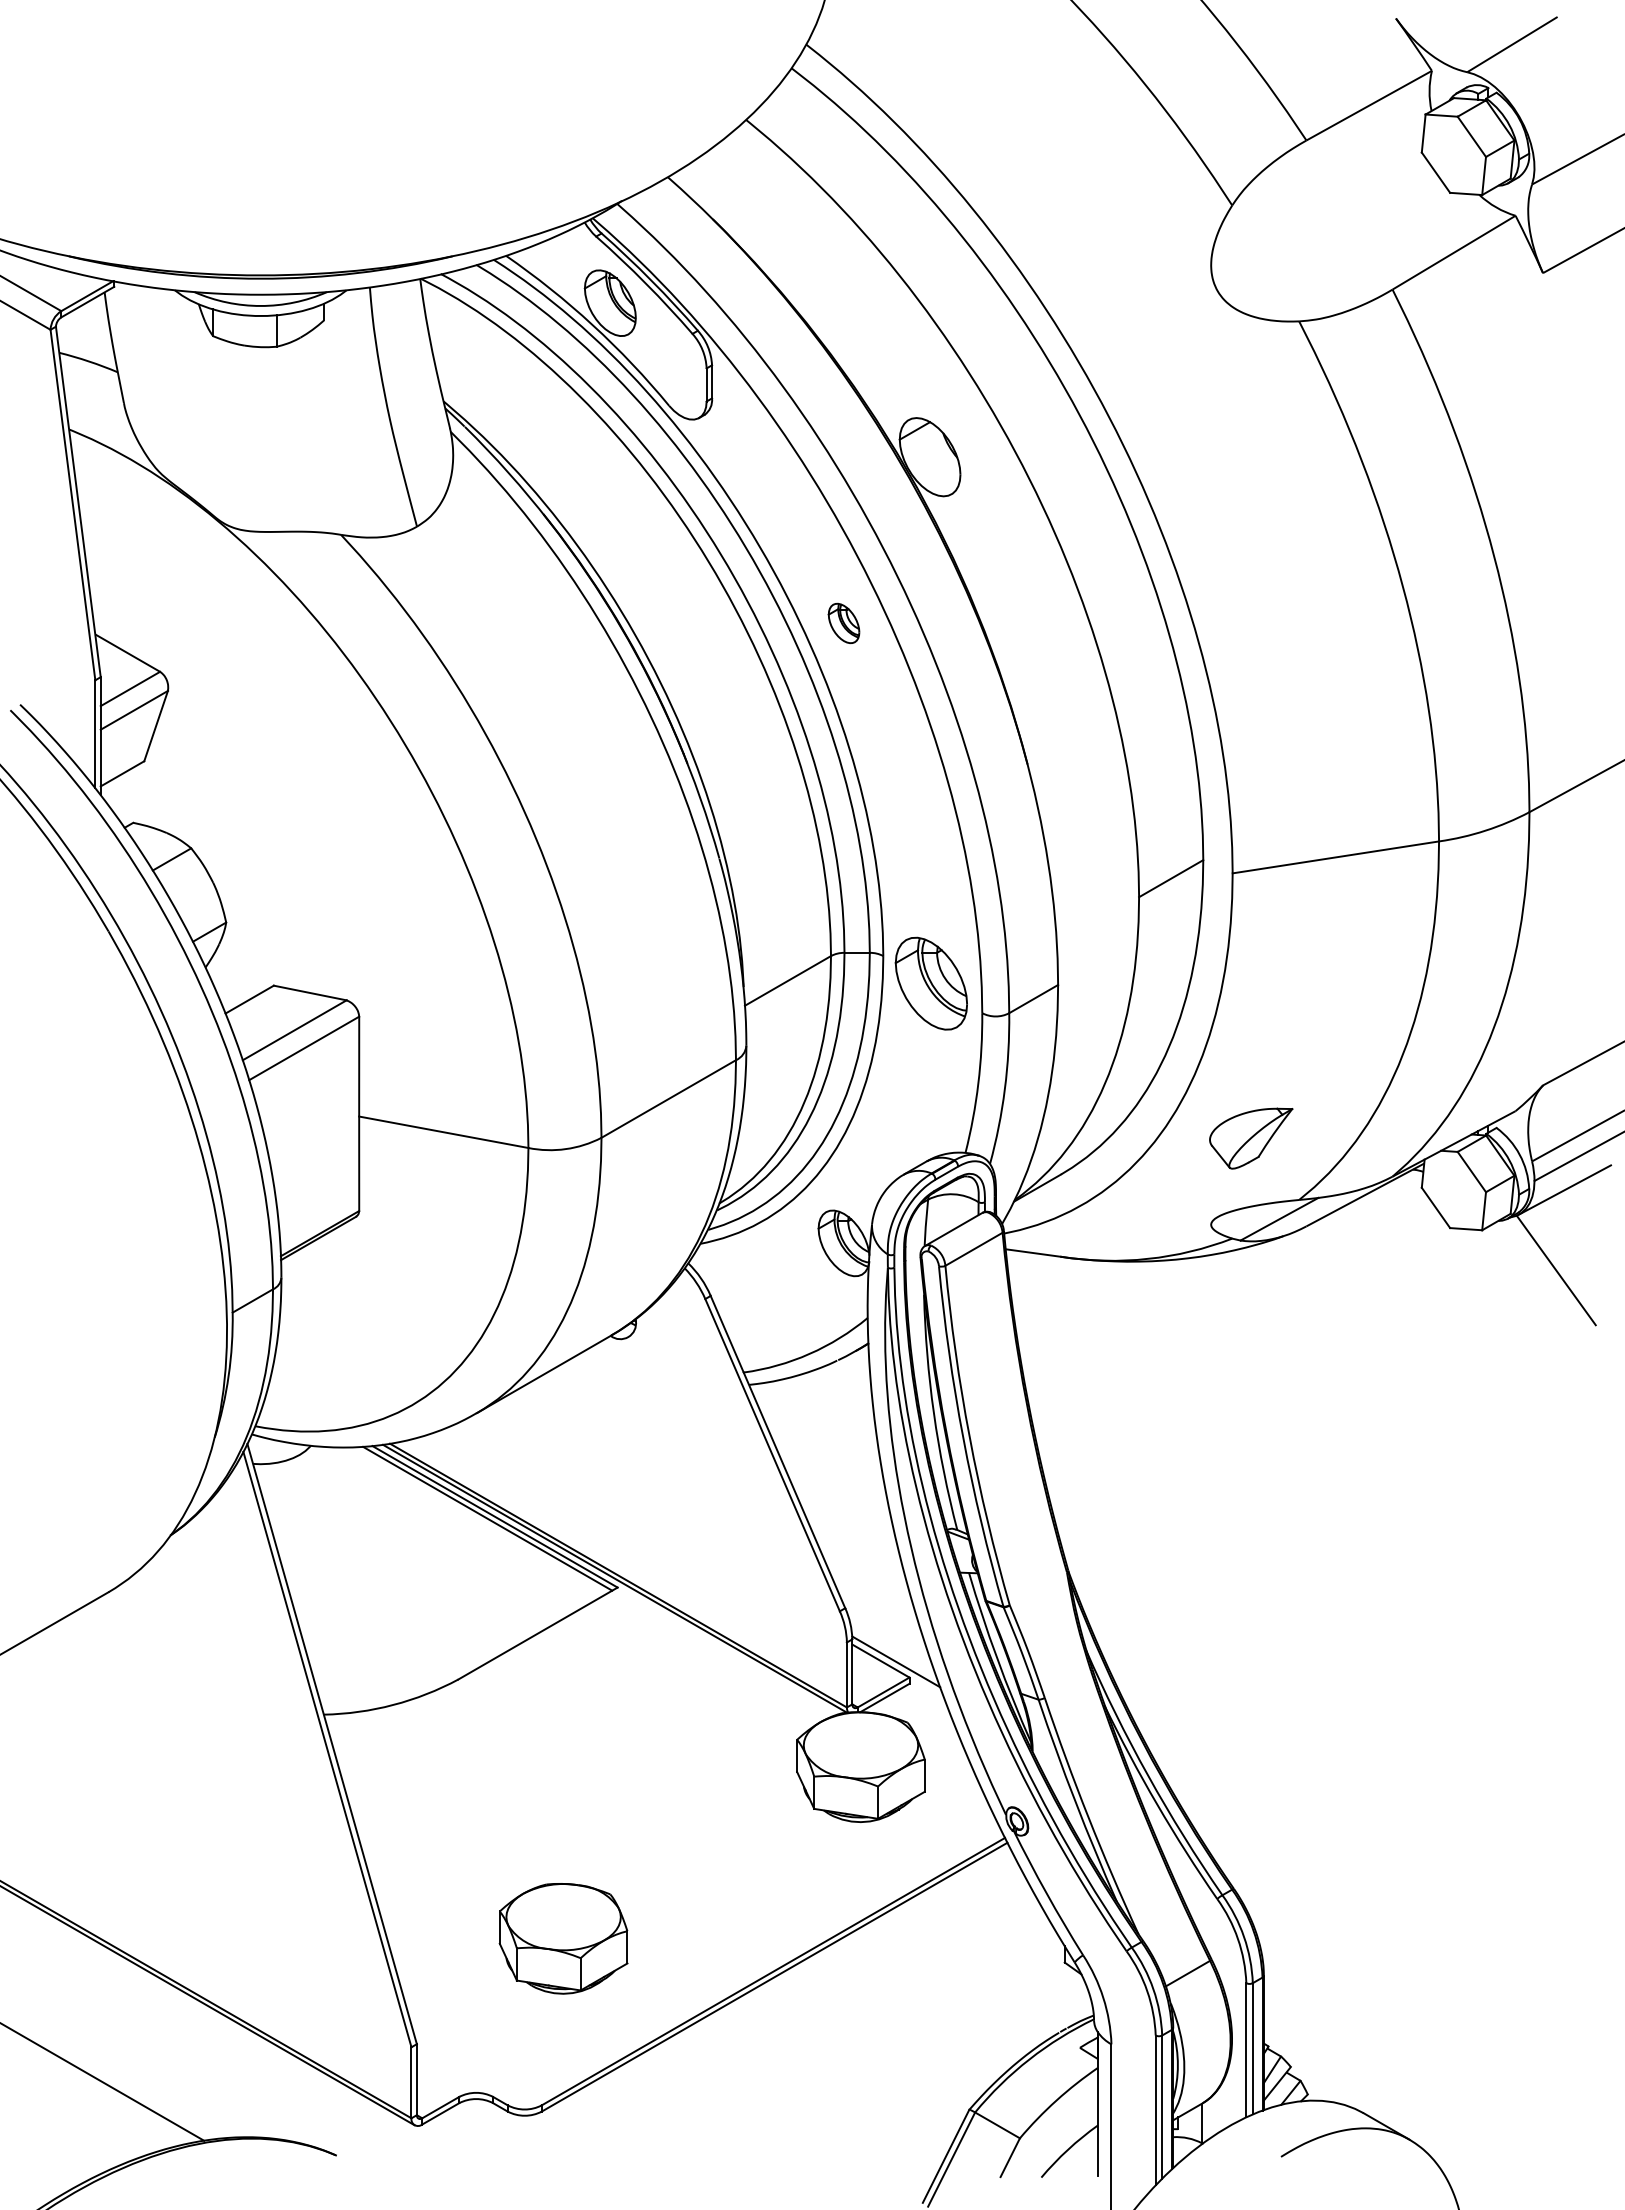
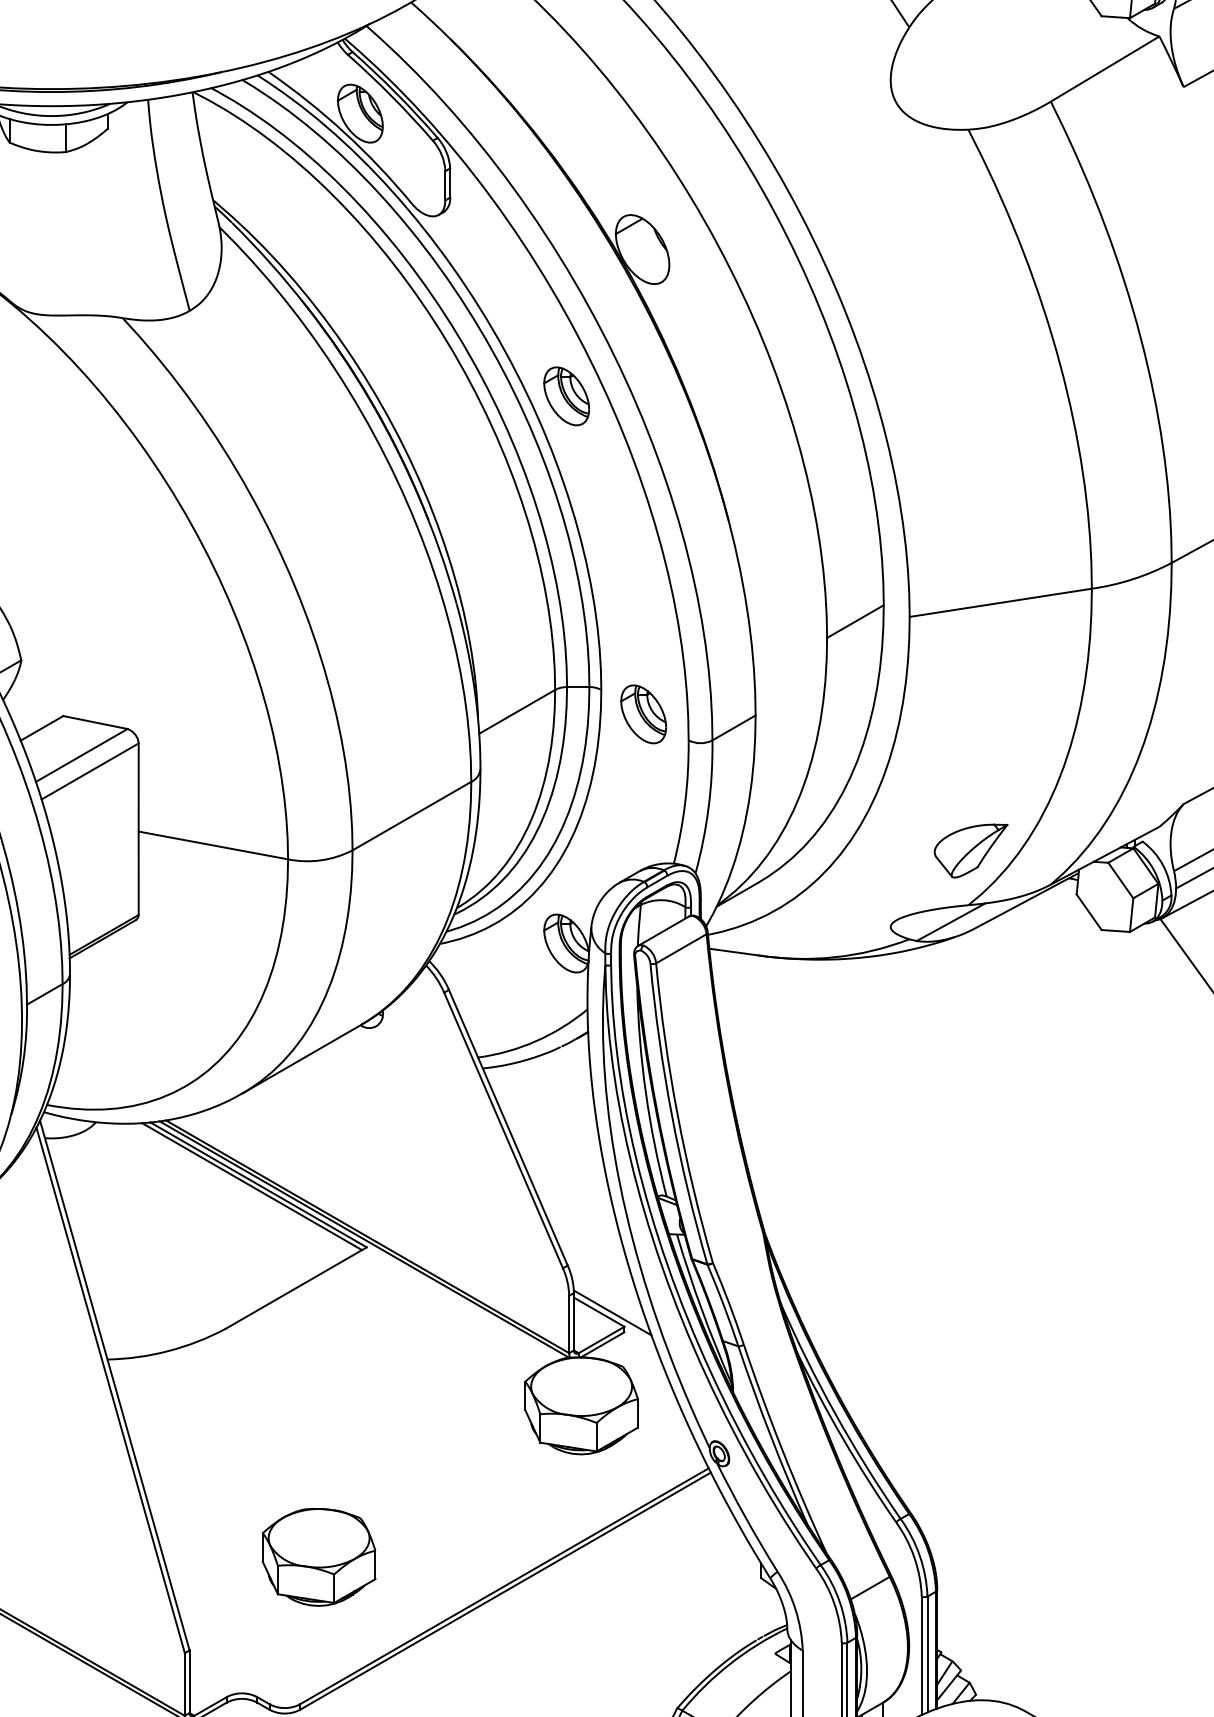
part: (843, 623) -> (566, 396), size x1.67
part: (930, 983) -> (642, 714), size x0.71
part: (1251, 1138) -> (971, 850), moved

